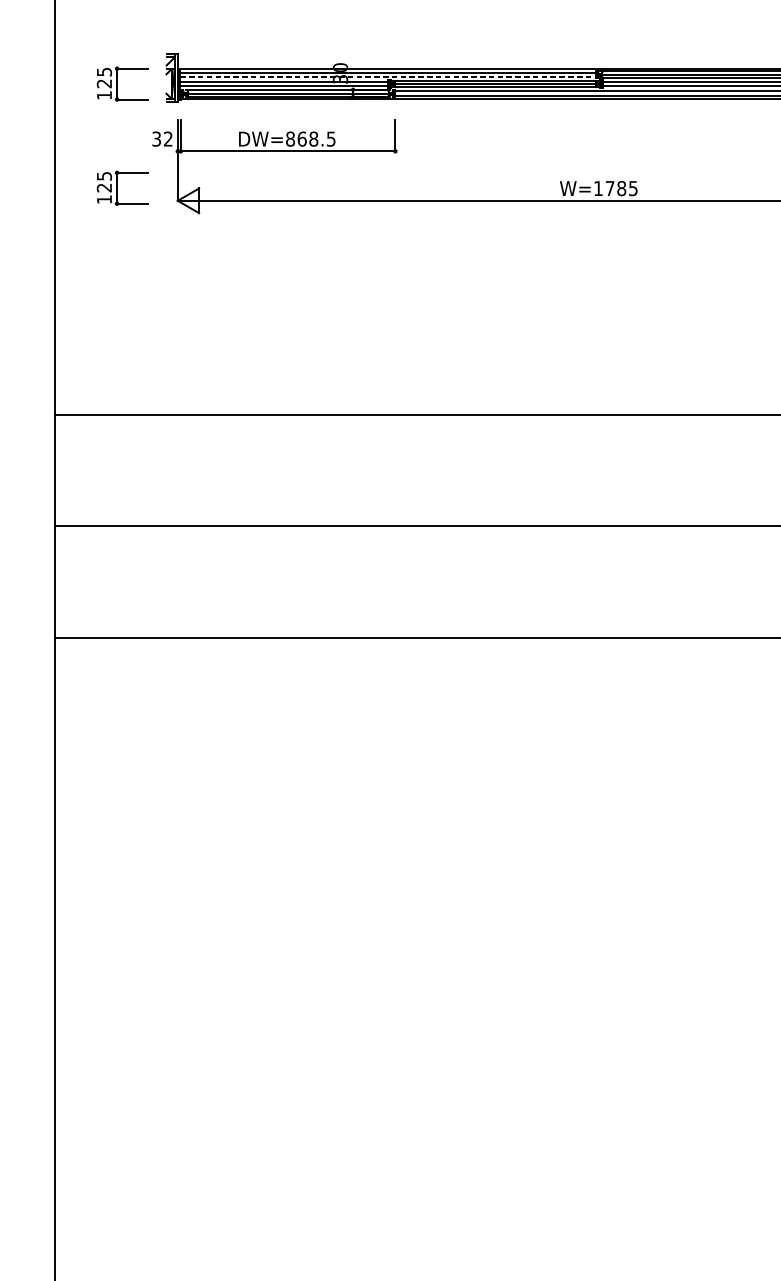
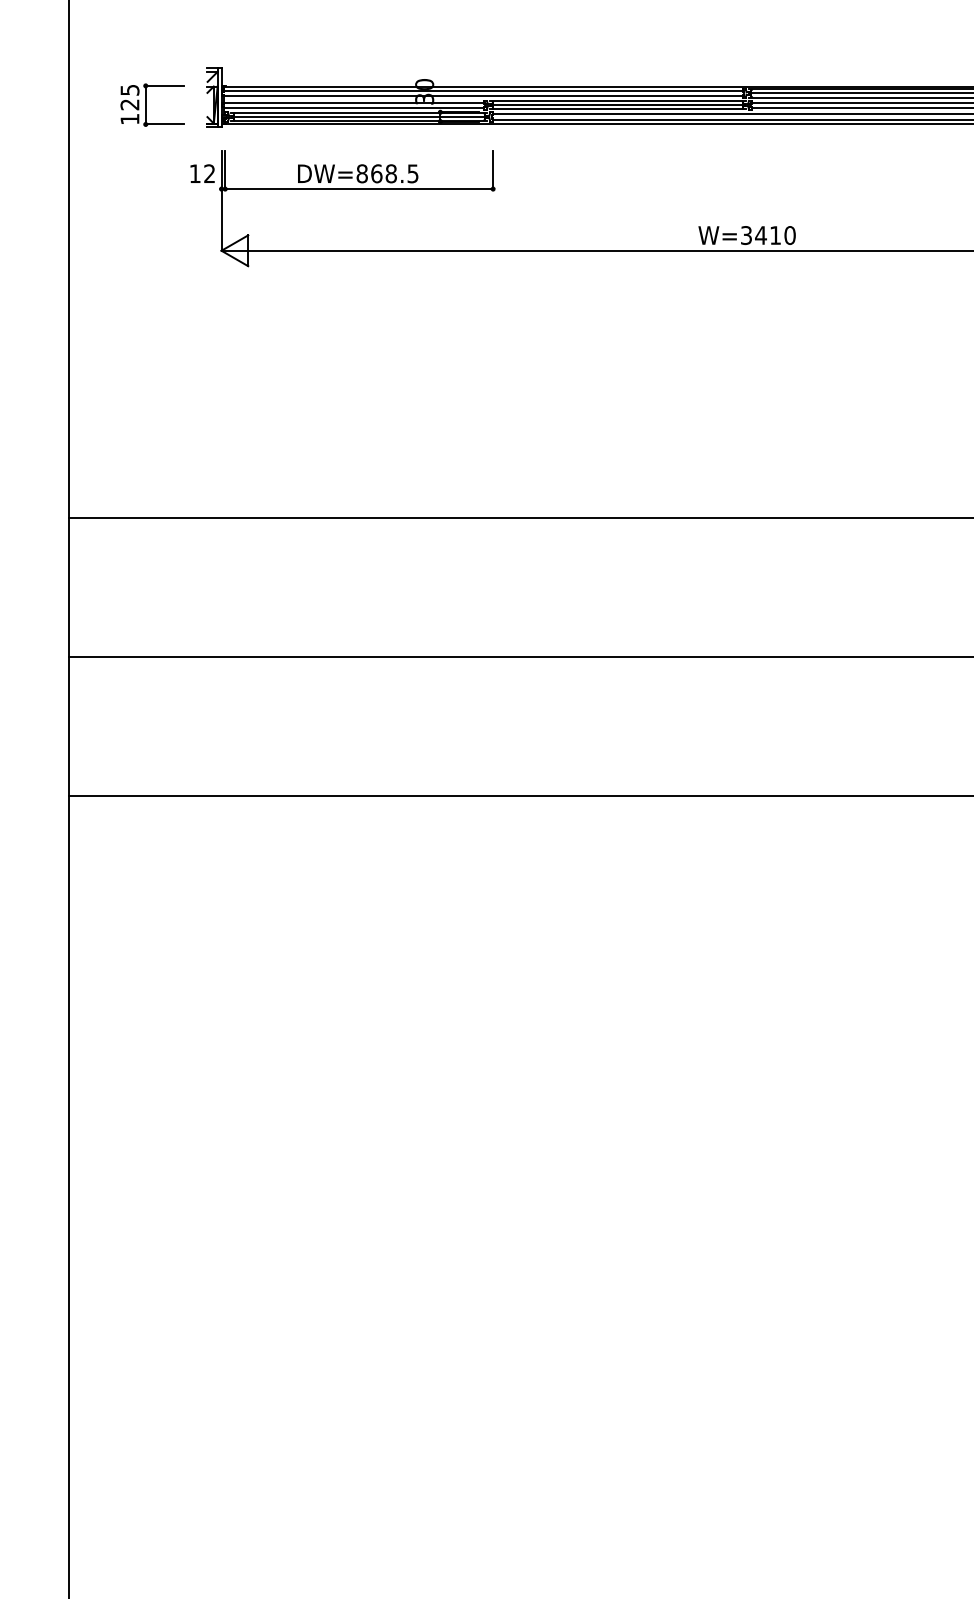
line: (388, 77) -> (484, 96), dashed -> solid
text: (156, 138) -> (194, 173), 32 -> 12
part: (122, 187) -> (152, 234), removed
text: (616, 188) -> (768, 235), W=1785 -> W=3410

